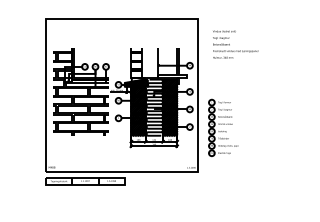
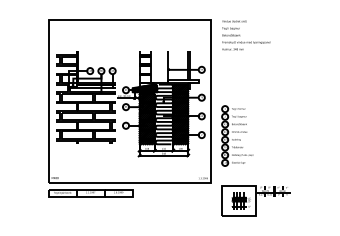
text: (235, 44) -> (246, 35), moved
part: (240, 188) -> (255, 200), added

